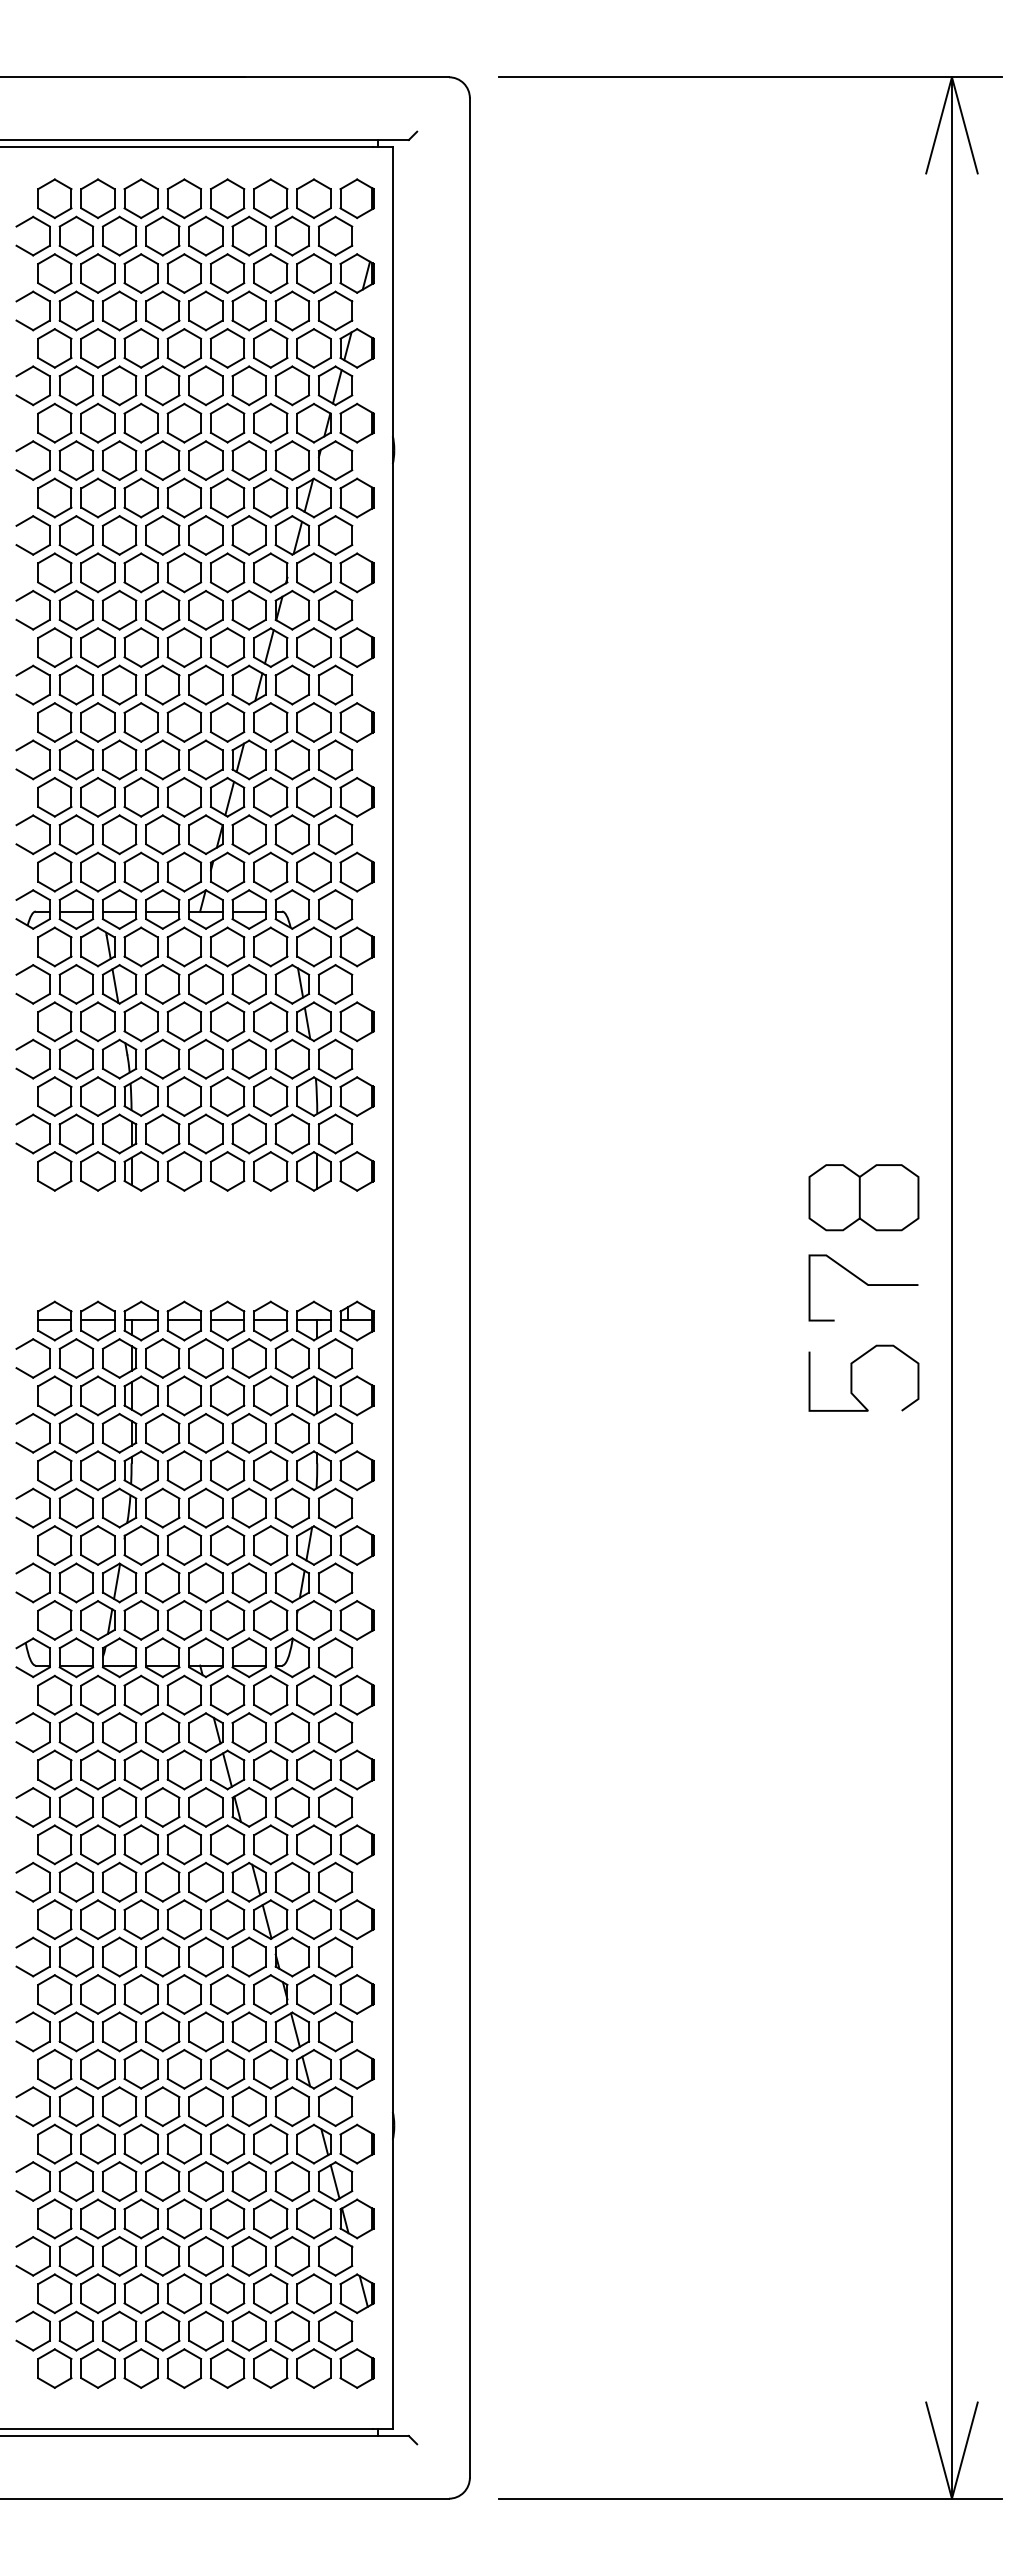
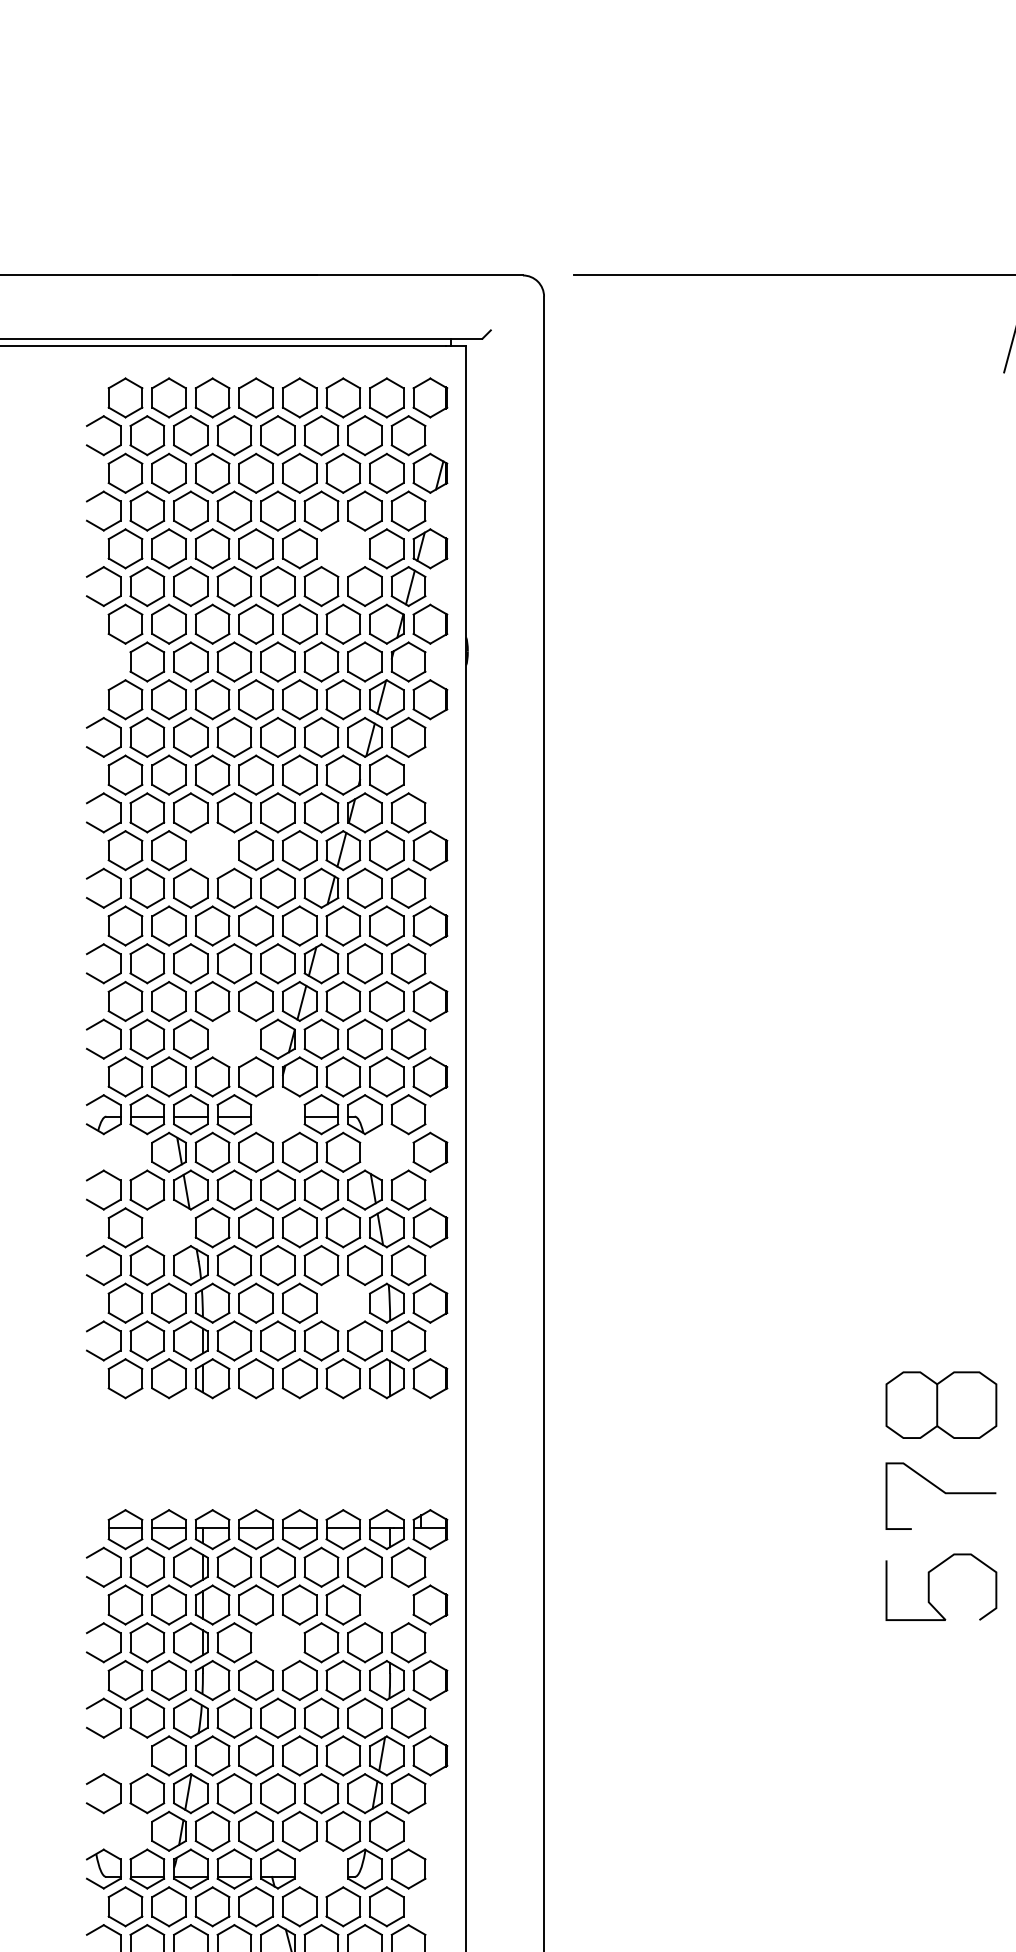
part: (270, 348) -> (343, 548), removed
part: (23, 448) -> (93, 649), removed
part: (356, 572) -> (429, 774), removed
part: (140, 647) -> (211, 850), removed
part: (162, 834) -> (234, 1038), removed
part: (205, 909) -> (277, 1114), removed
part: (54, 946) -> (125, 1151), removed
part: (313, 946) -> (386, 1151), removed
part: (97, 1021) -> (168, 1227), removed
part: (270, 1096) -> (343, 1303), removed
part: (313, 1395) -> (386, 1604), removed
part: (205, 1433) -> (277, 1642), removed
part: (54, 1545) -> (125, 1755), removed
part: (54, 1620) -> (125, 1831), removed
part: (356, 1620) -> (429, 1831), removed
part: (248, 1657) -> (320, 1868), removed
part: (356, 1694) -> (429, 1906), removed

